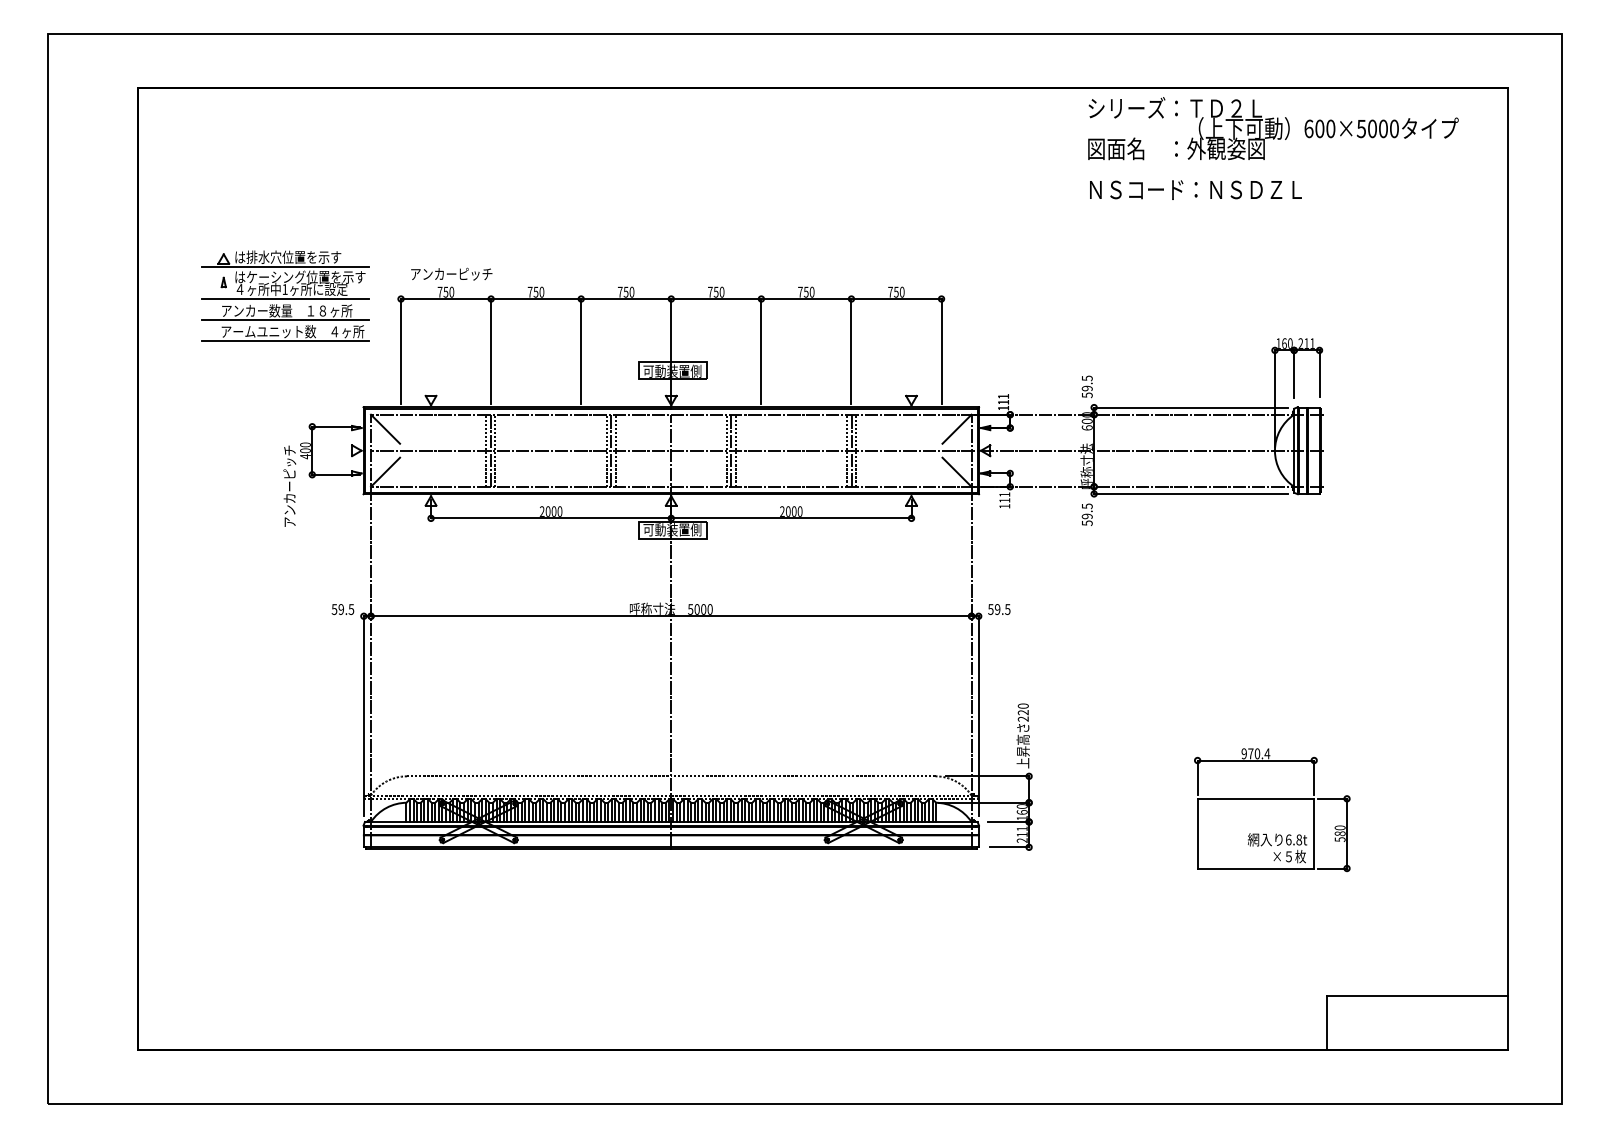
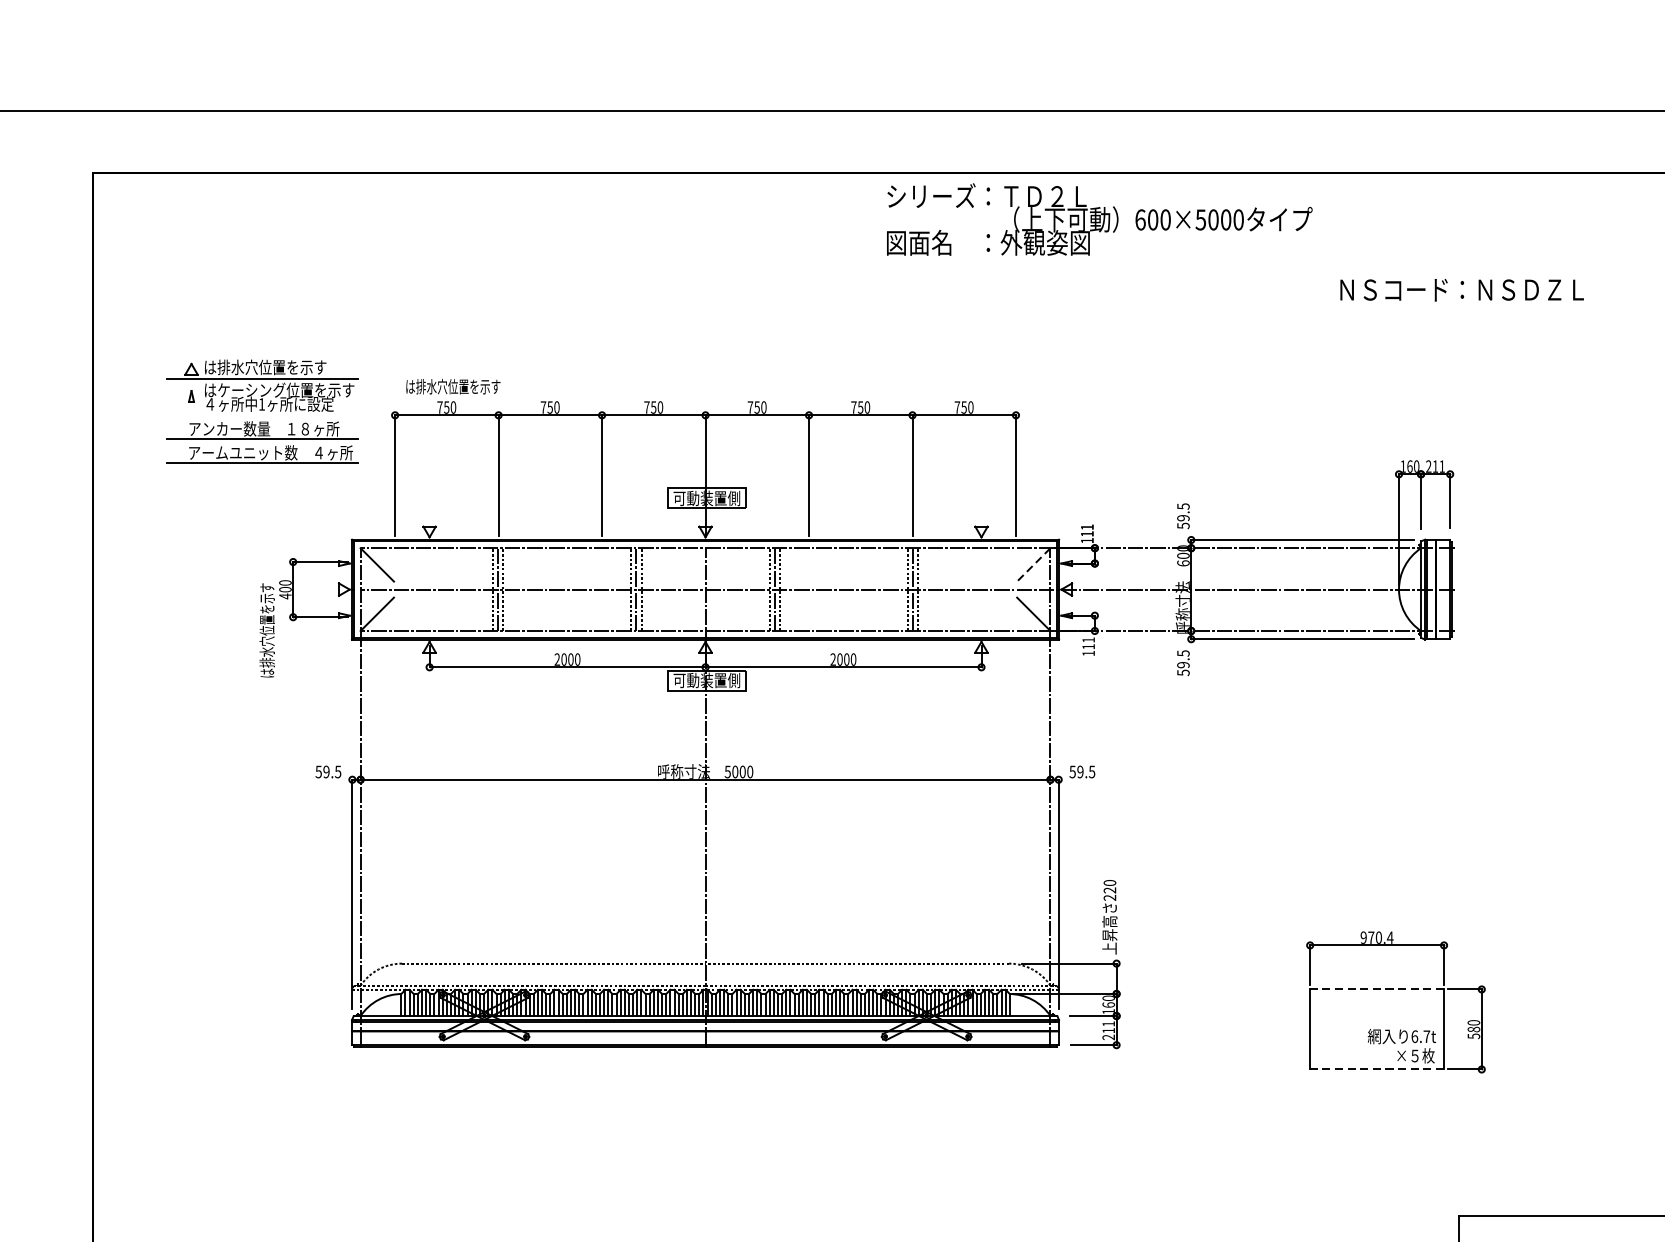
text: (1273, 128) -> (1099, 219), moved
text: (1195, 189) -> (1461, 289), moved
text: (451, 273) -> (453, 386), アンカーピッチ -> は排水穴位置を示す
line: (285, 299) -> (262, 415), removed
line: (957, 429) -> (1034, 565), solid -> dashed
text: (289, 486) -> (267, 630), アンカーピッチ -> は排水穴位置を示す
line: (1255, 798) -> (1376, 989), solid -> dashed
text: (1299, 839) -> (1427, 1036), 6.8t -> 6.7t
line: (1255, 868) -> (1376, 1069), solid -> dashed

